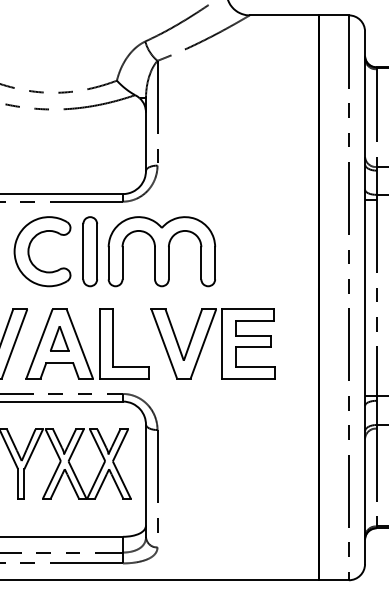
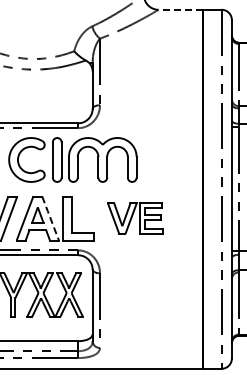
line: (284, 14) -> (180, 9), solid -> dashed
line: (79, 343) -> (50, 218), solid -> dashed
part: (213, 343) -> (135, 218), size x0.7

